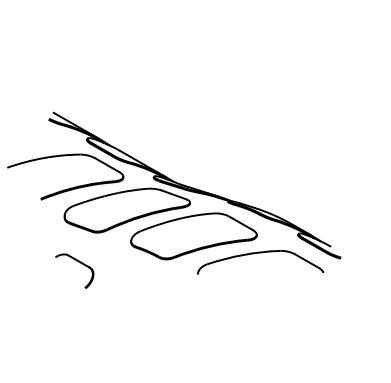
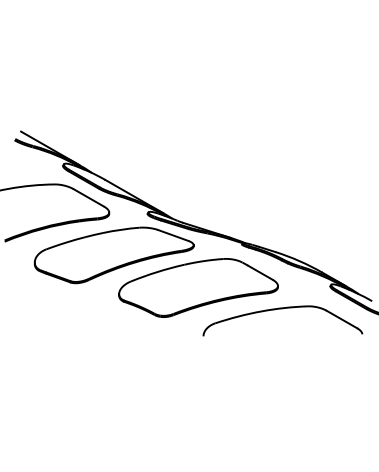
part: (78, 262) -> (52, 321), removed

